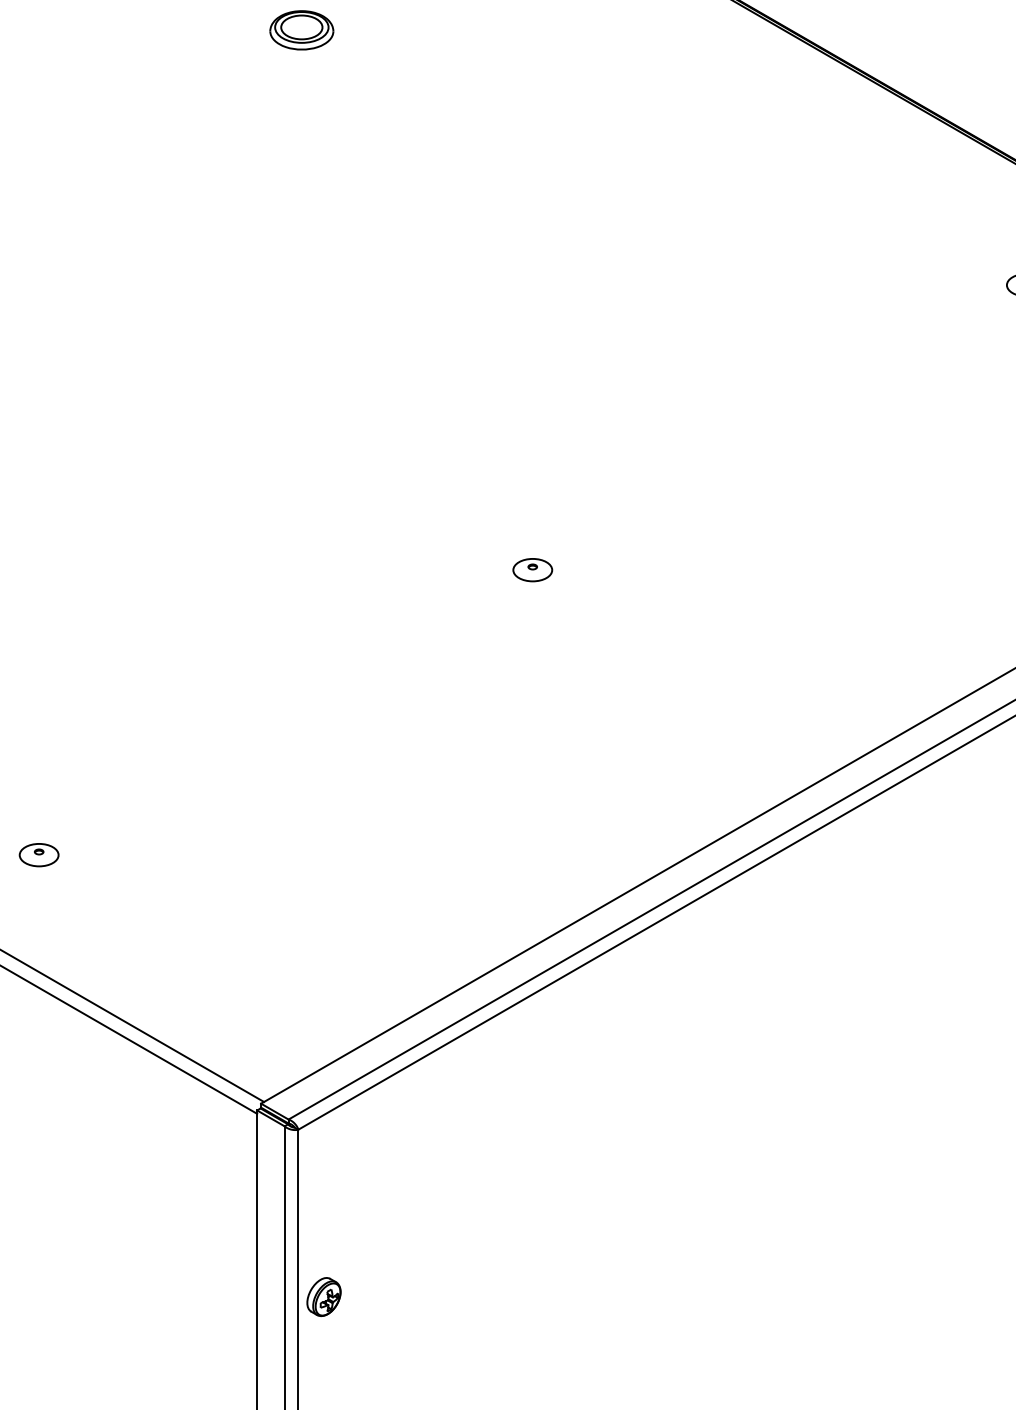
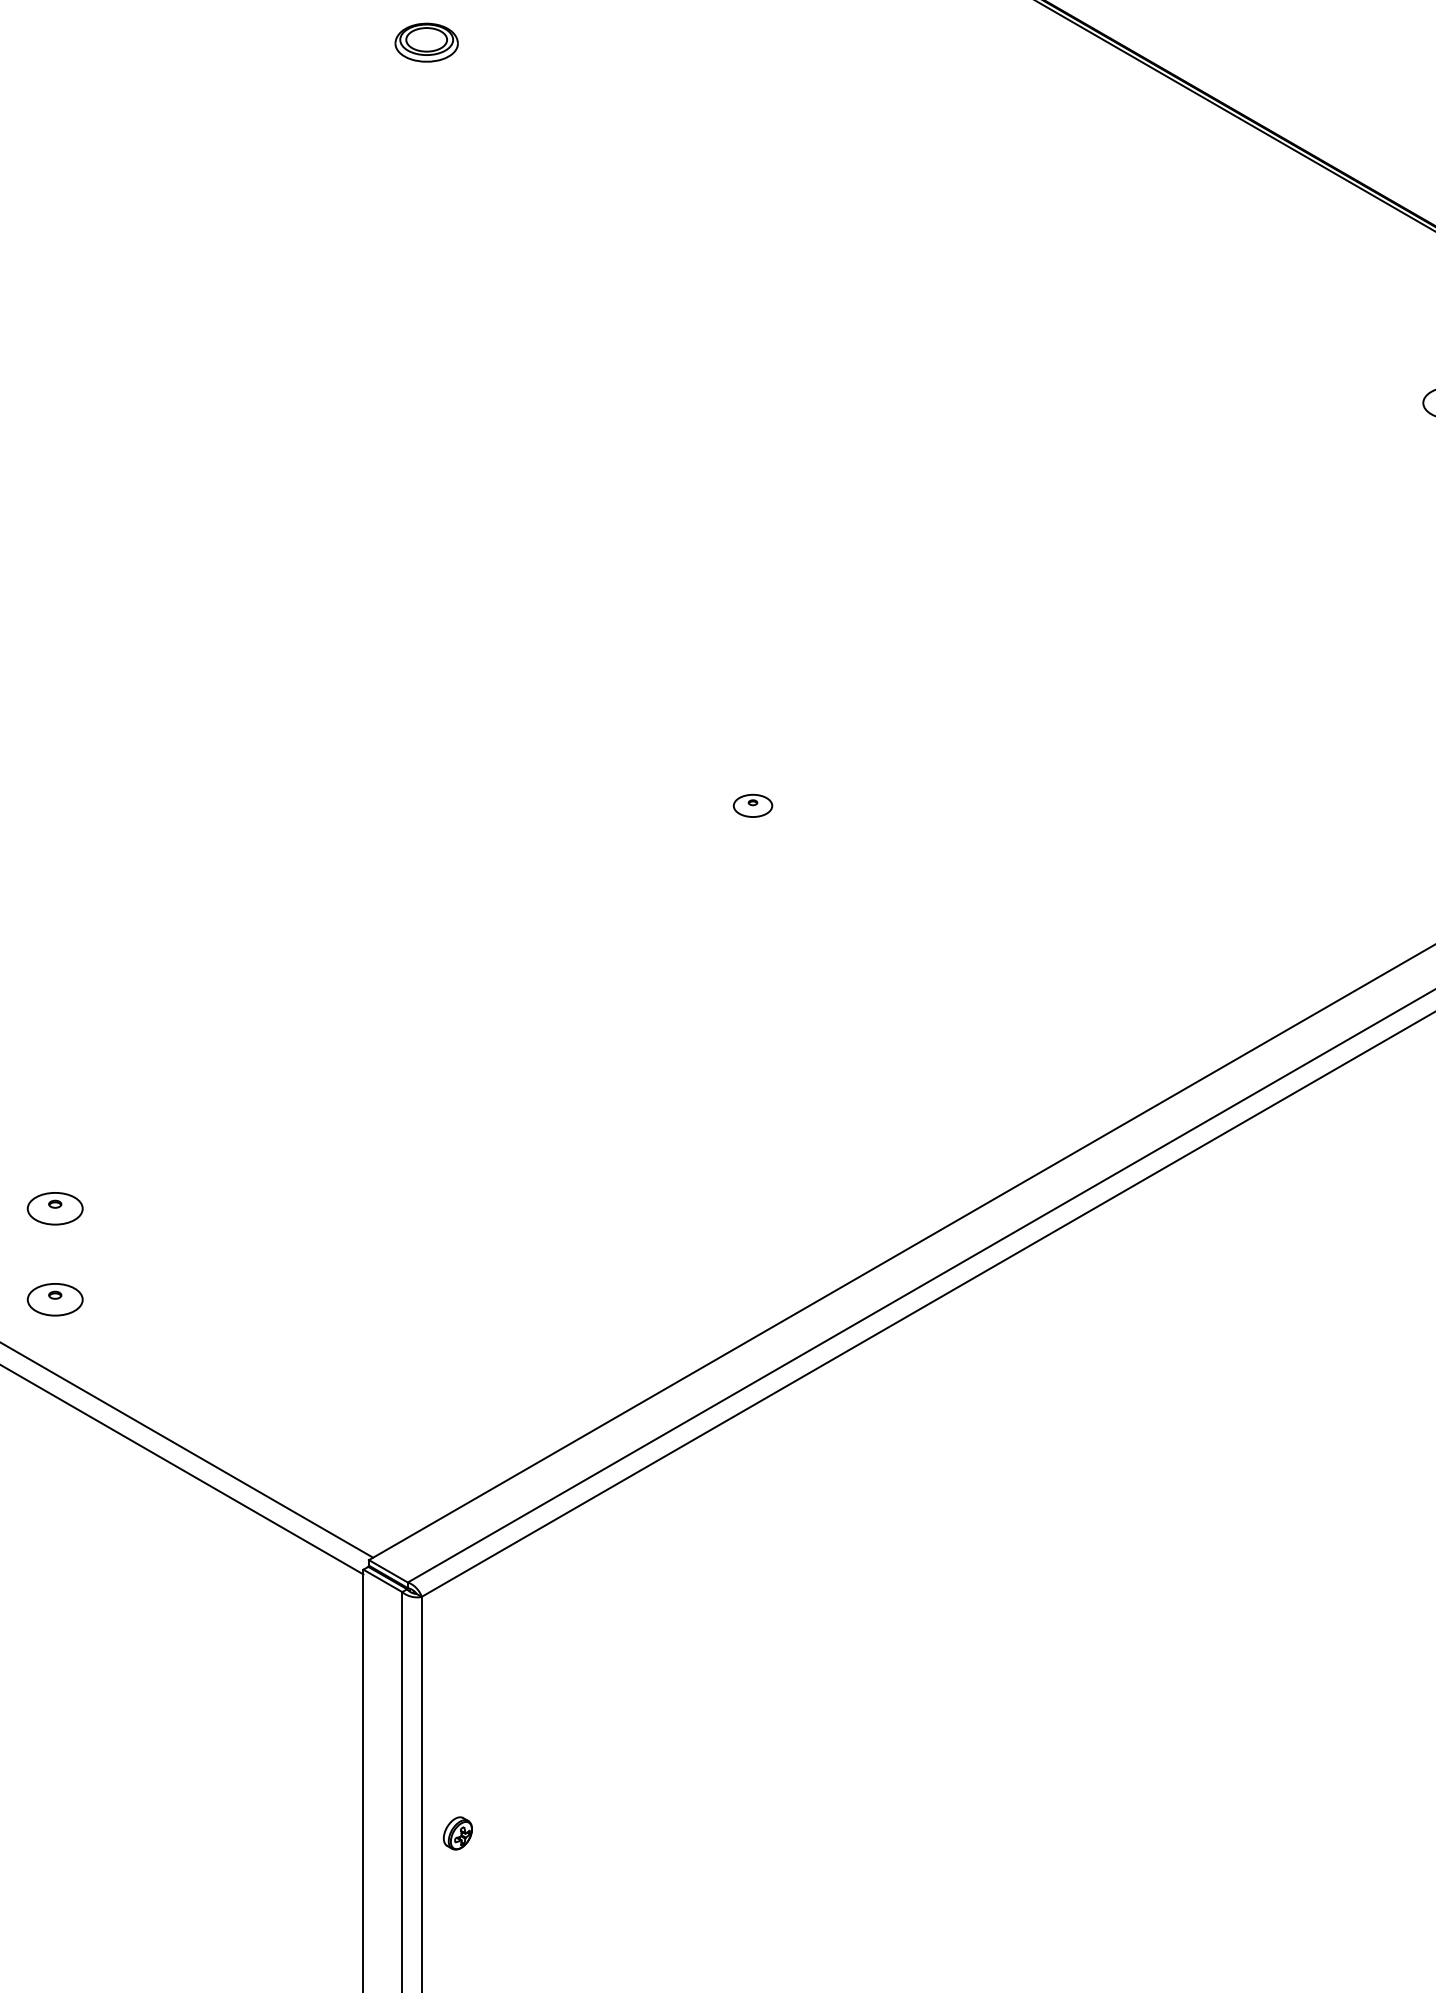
part: (301, 30) -> (426, 42), size x0.7
part: (532, 569) -> (752, 805), size x0.7
part: (38, 919) -> (54, 1299), added
part: (323, 1297) -> (457, 1833), size x0.6

